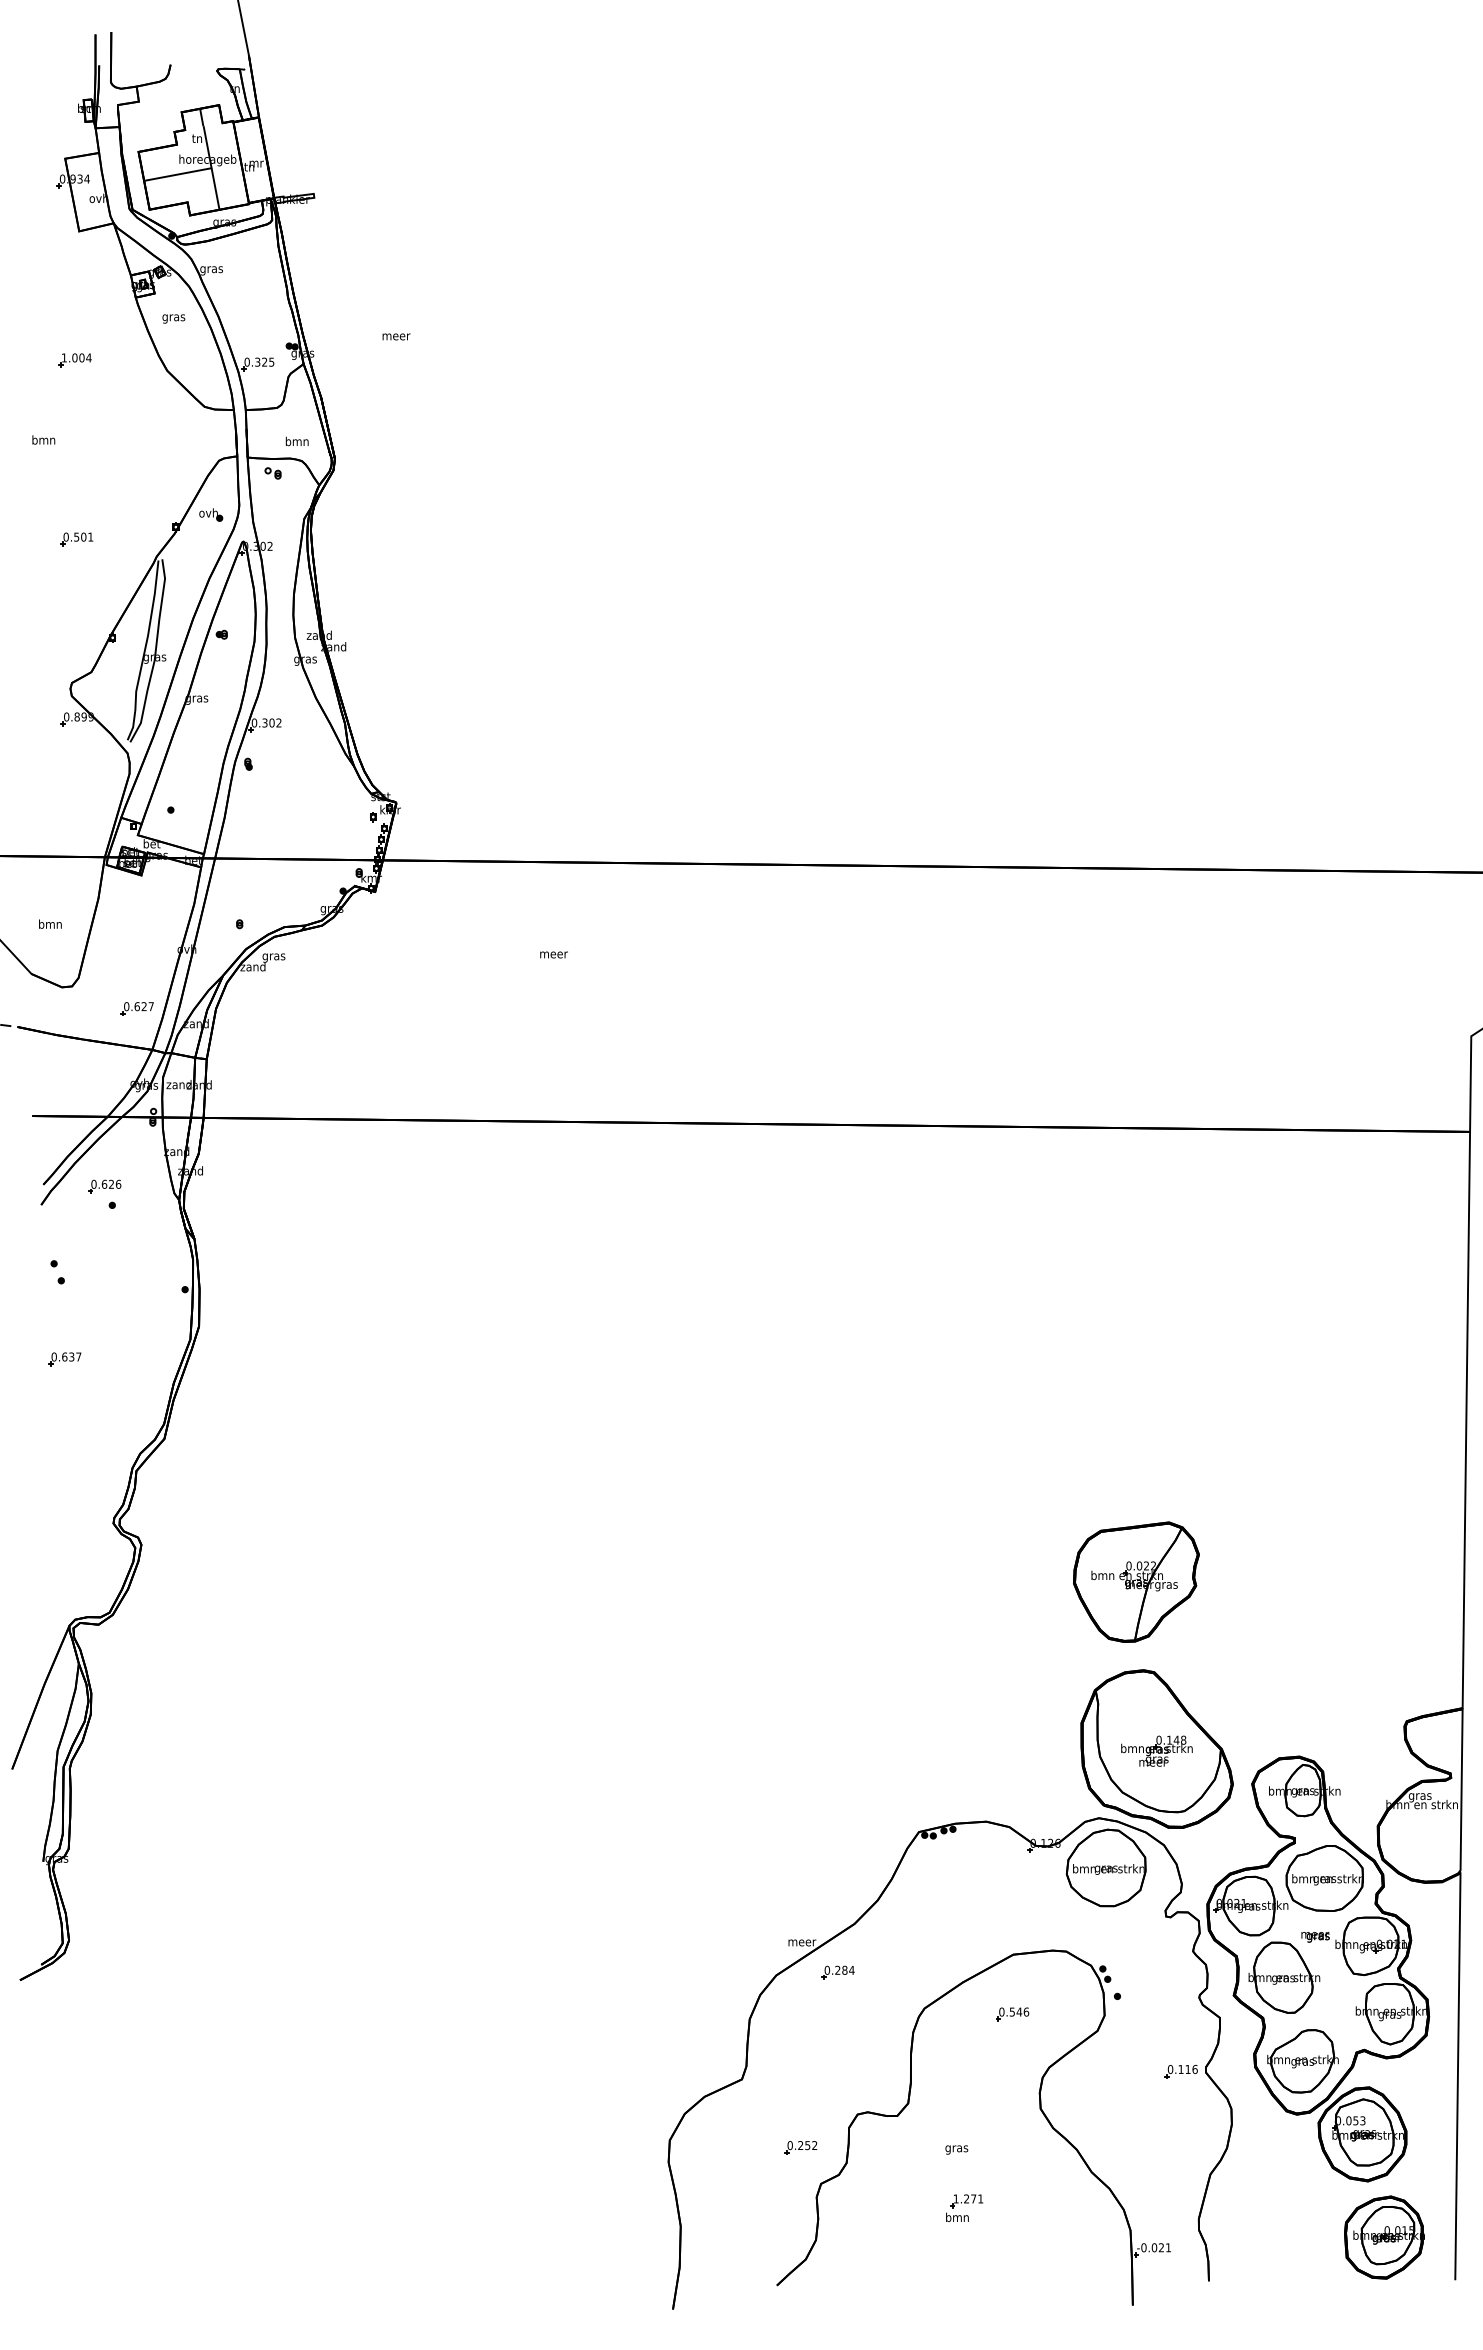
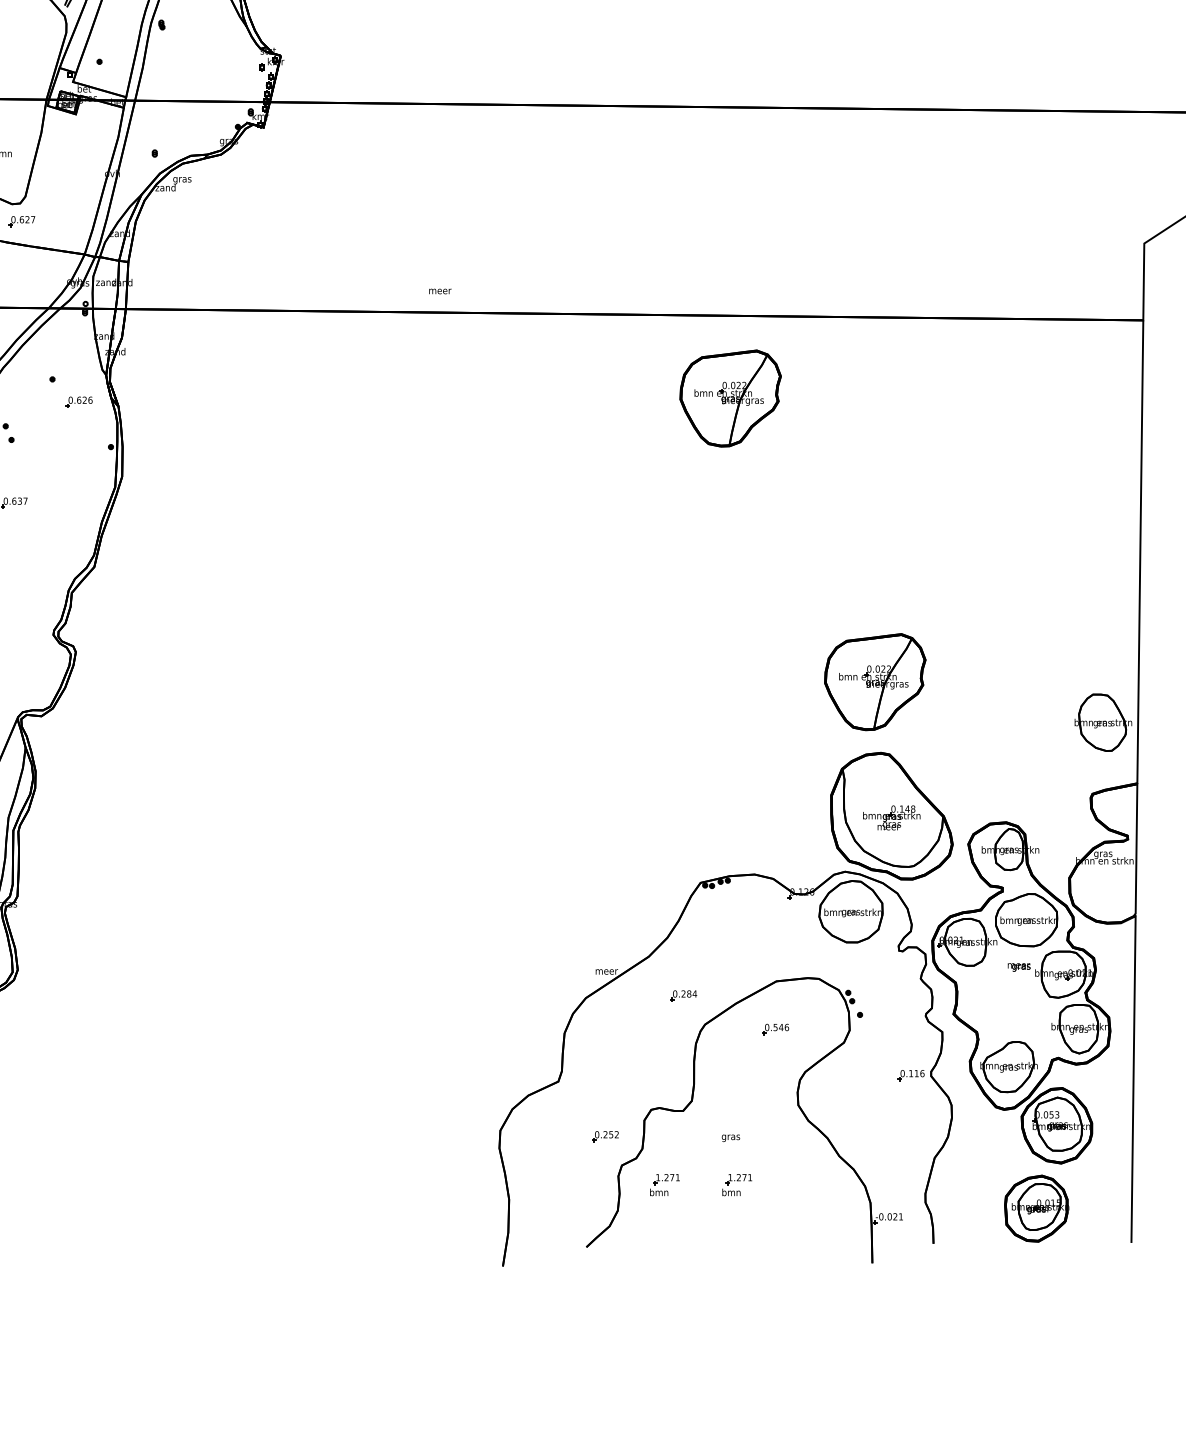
text: (553, 954) -> (439, 291), moved
part: (136, 1008) -> (21, 221), moved
part: (104, 1186) -> (79, 401), moved
part: (956, 1228) -> (730, 397), added
part: (837, 1972) -> (683, 995), moved
part: (1284, 1977) -> (1103, 722), moved
part: (874, 2207) -> (664, 1184), added
part: (1384, 2237) -> (1036, 1208), moved

